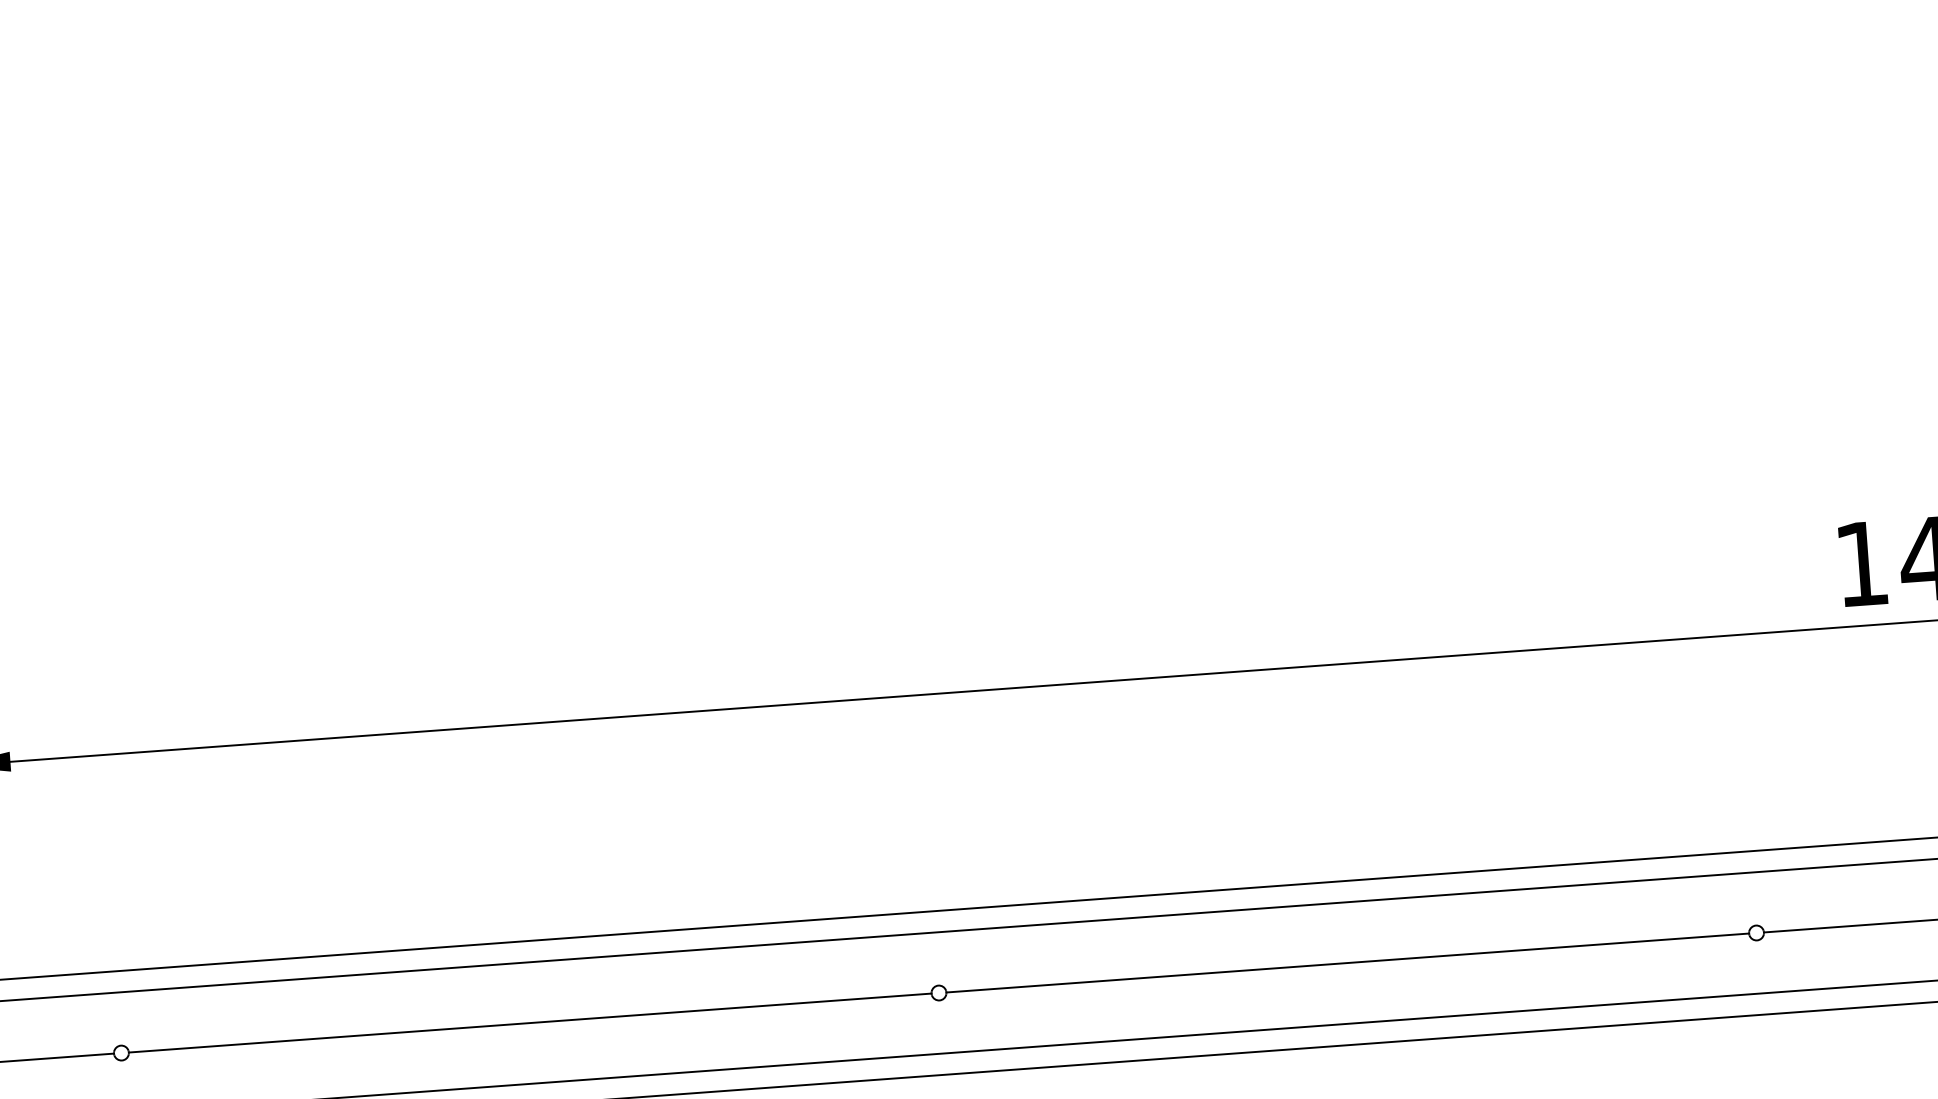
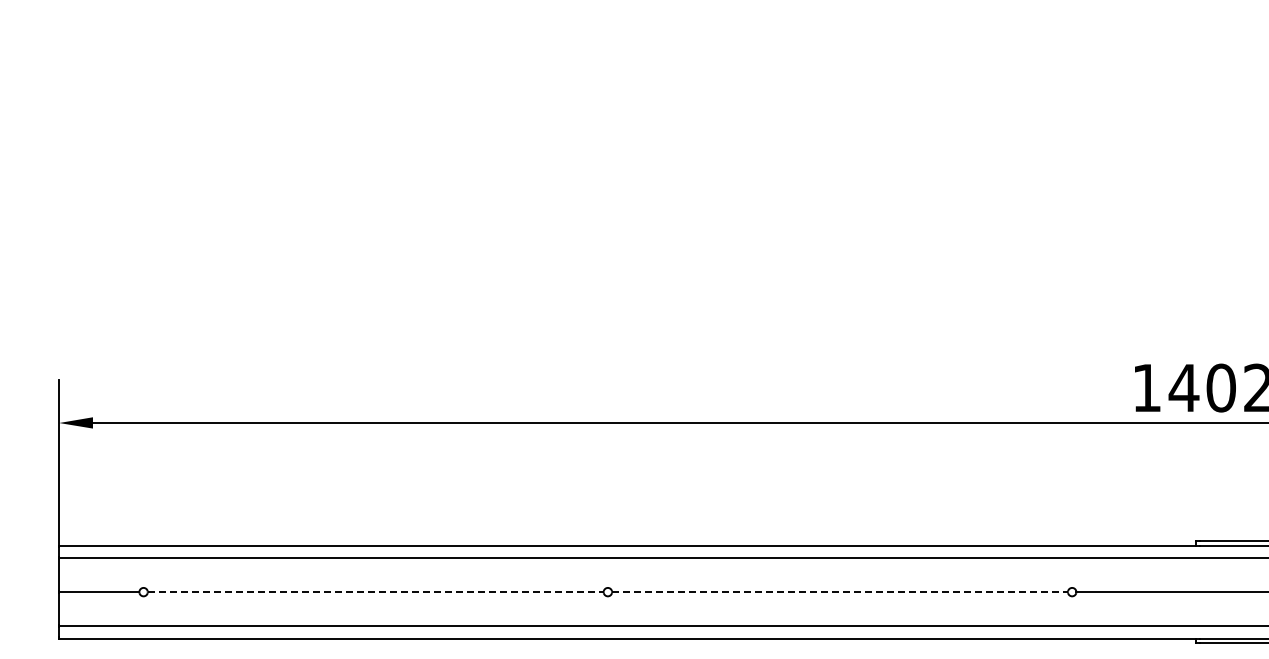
line: (1348, 963) -> (840, 592), solid -> dashed
line: (529, 1023) -> (375, 592), solid -> dashed

